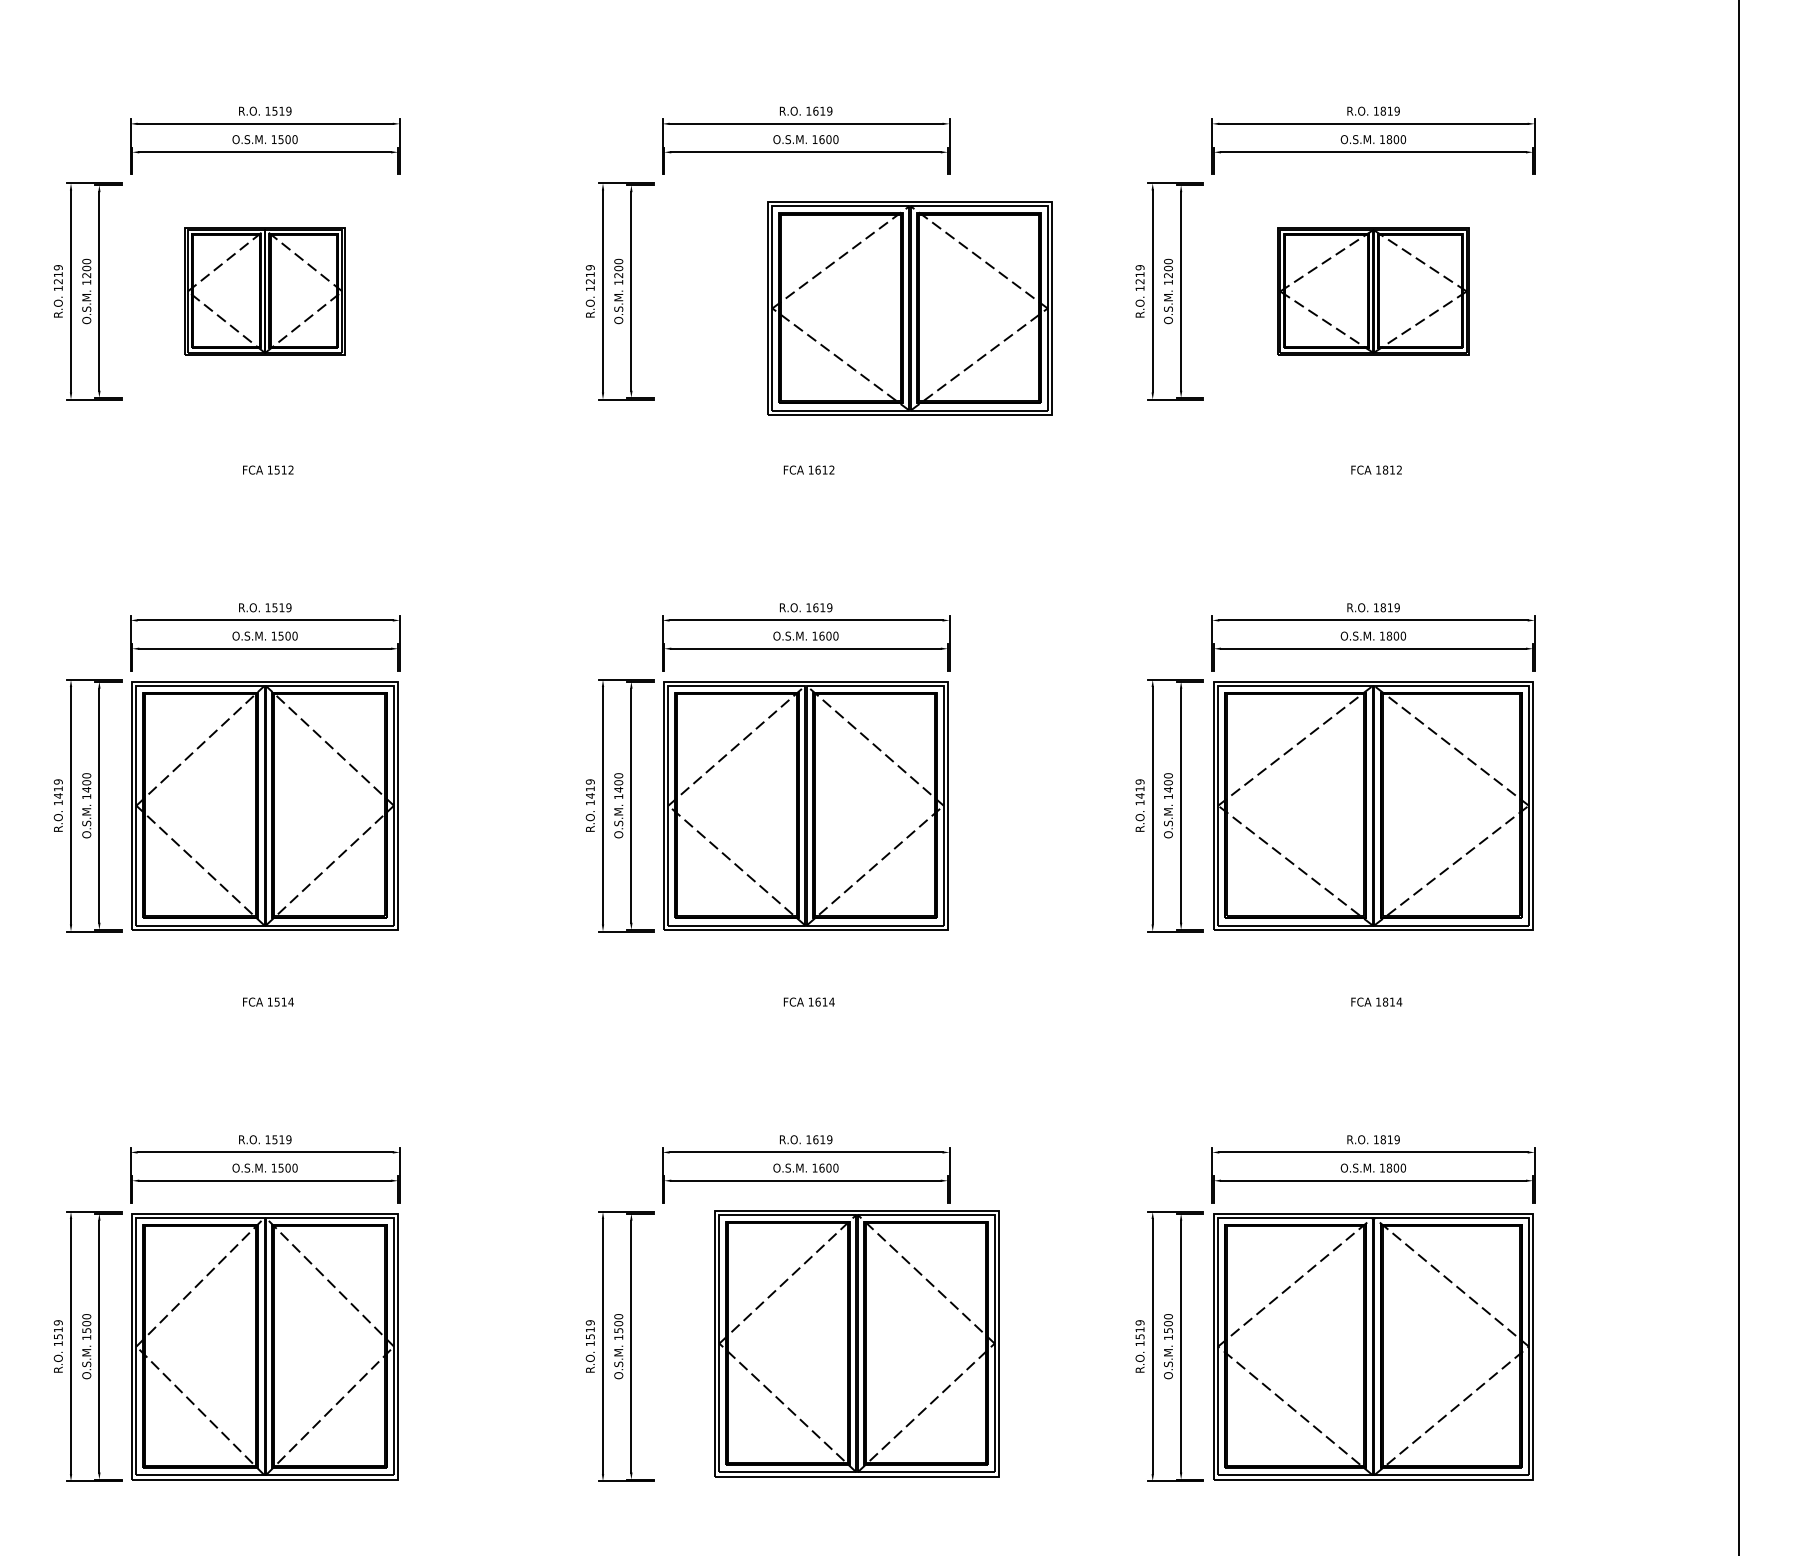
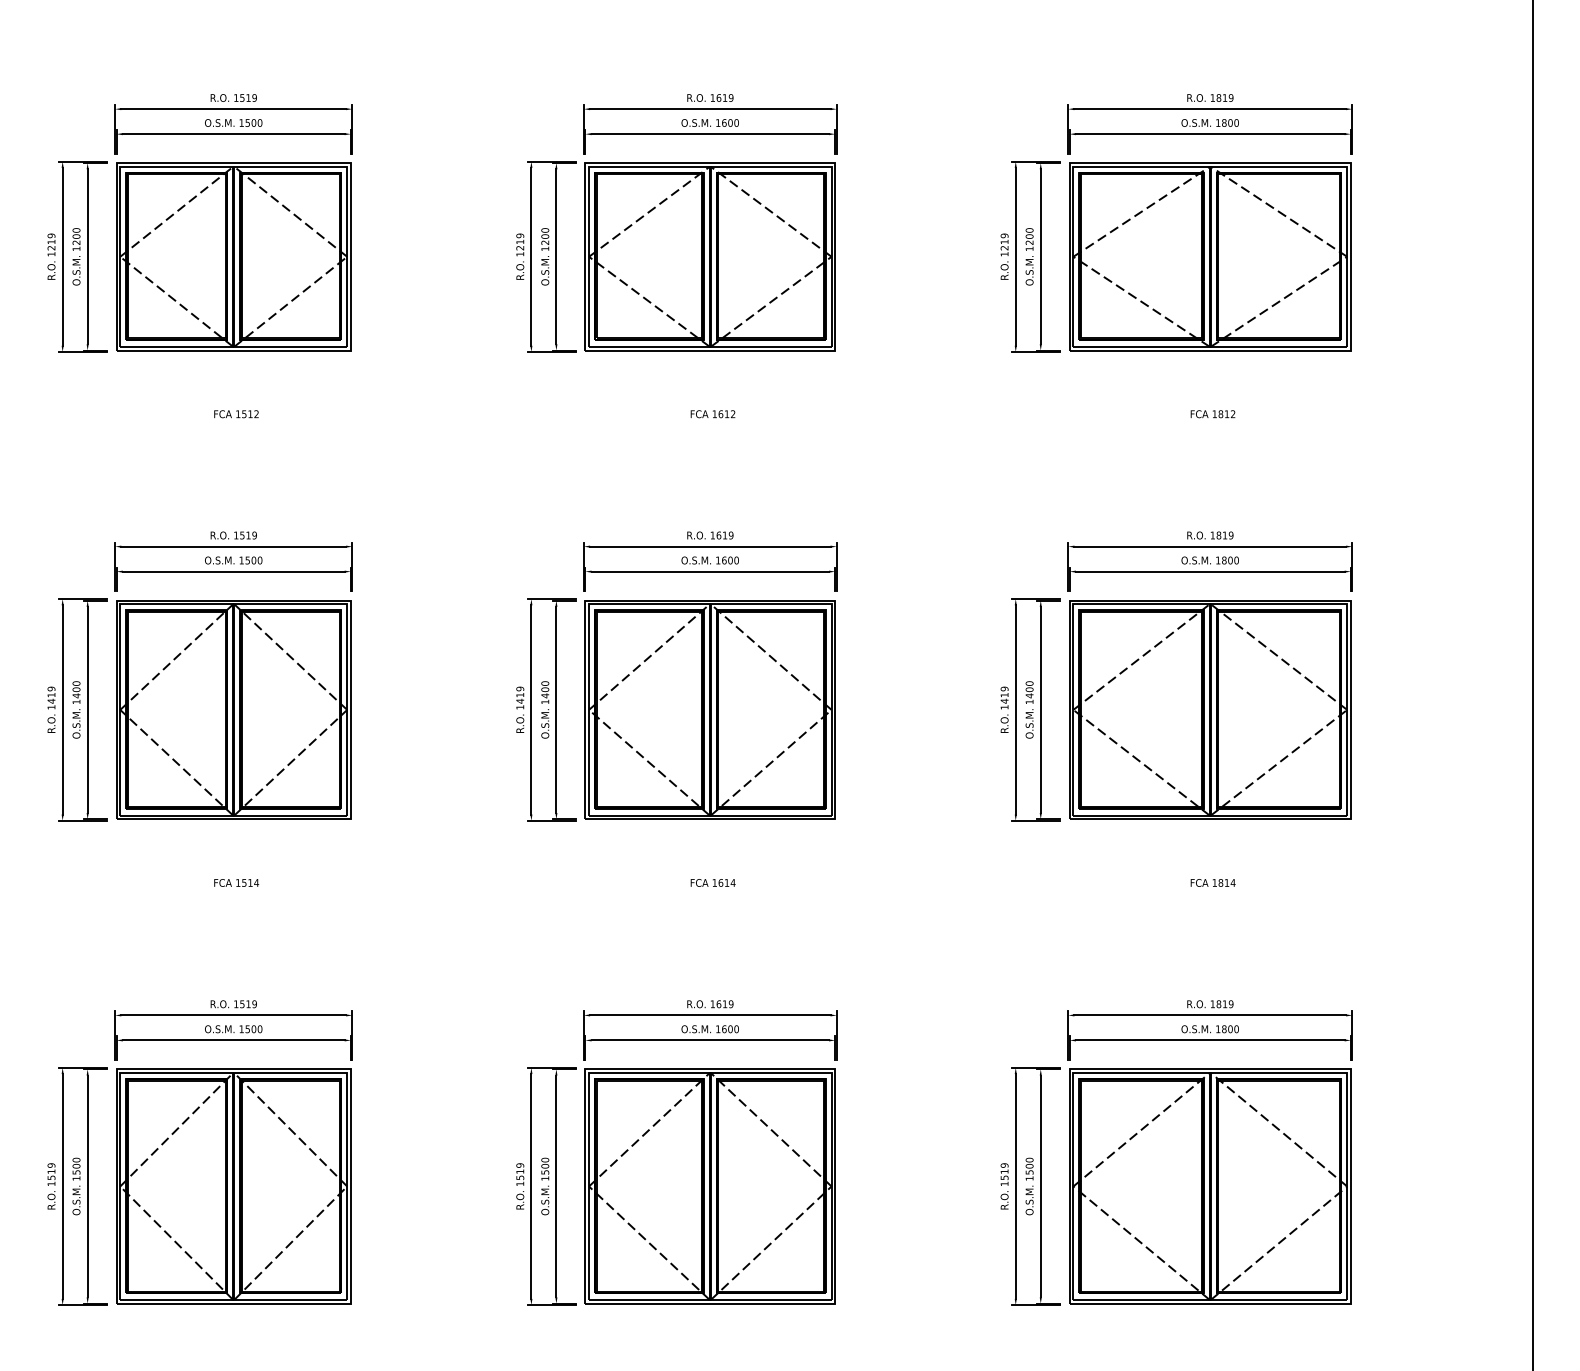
part: (264, 291) -> (233, 256), size x1.67
part: (1373, 291) -> (1210, 256), size x1.67
part: (909, 308) -> (709, 256), moved
part: (856, 1343) -> (709, 1186), moved

